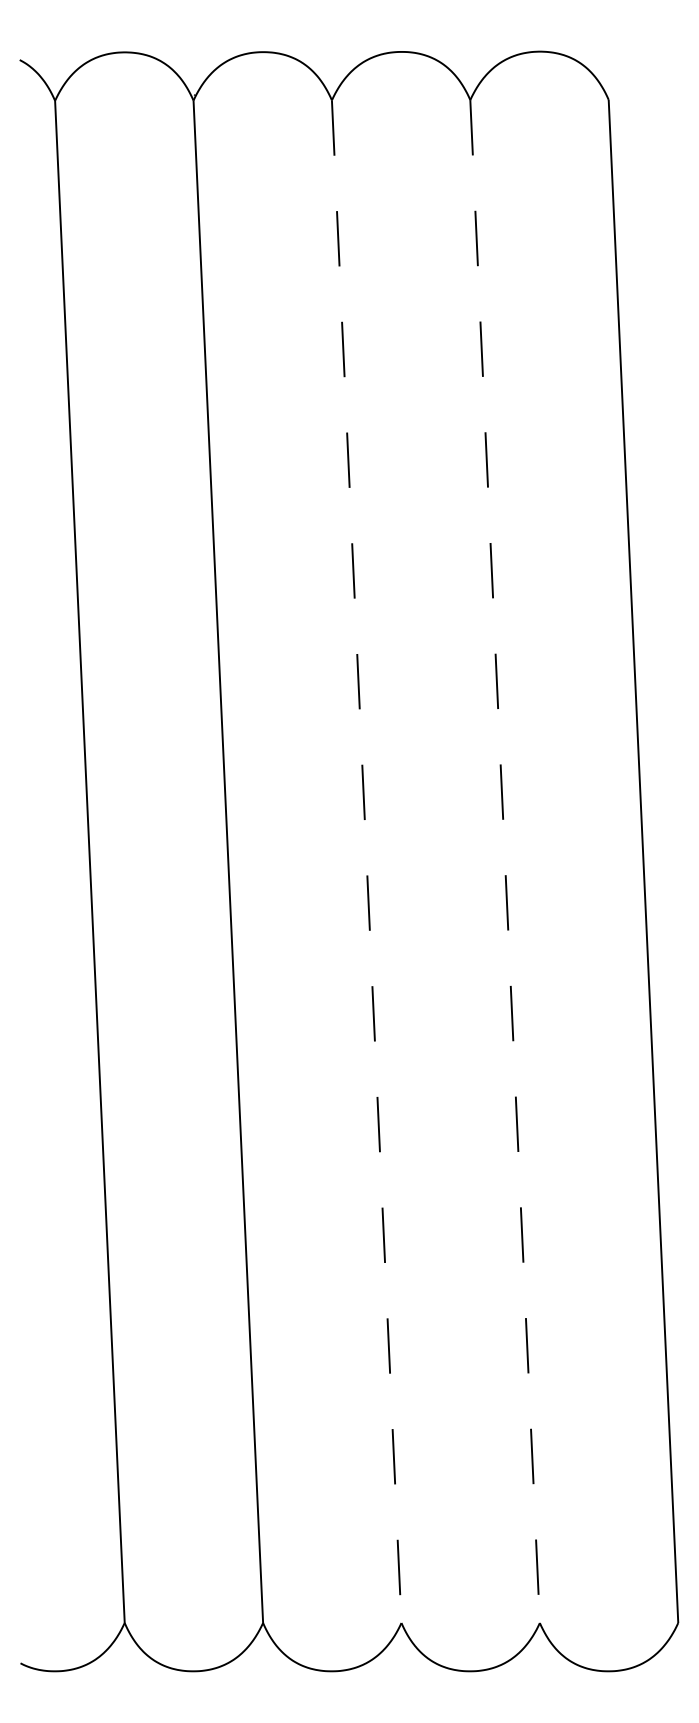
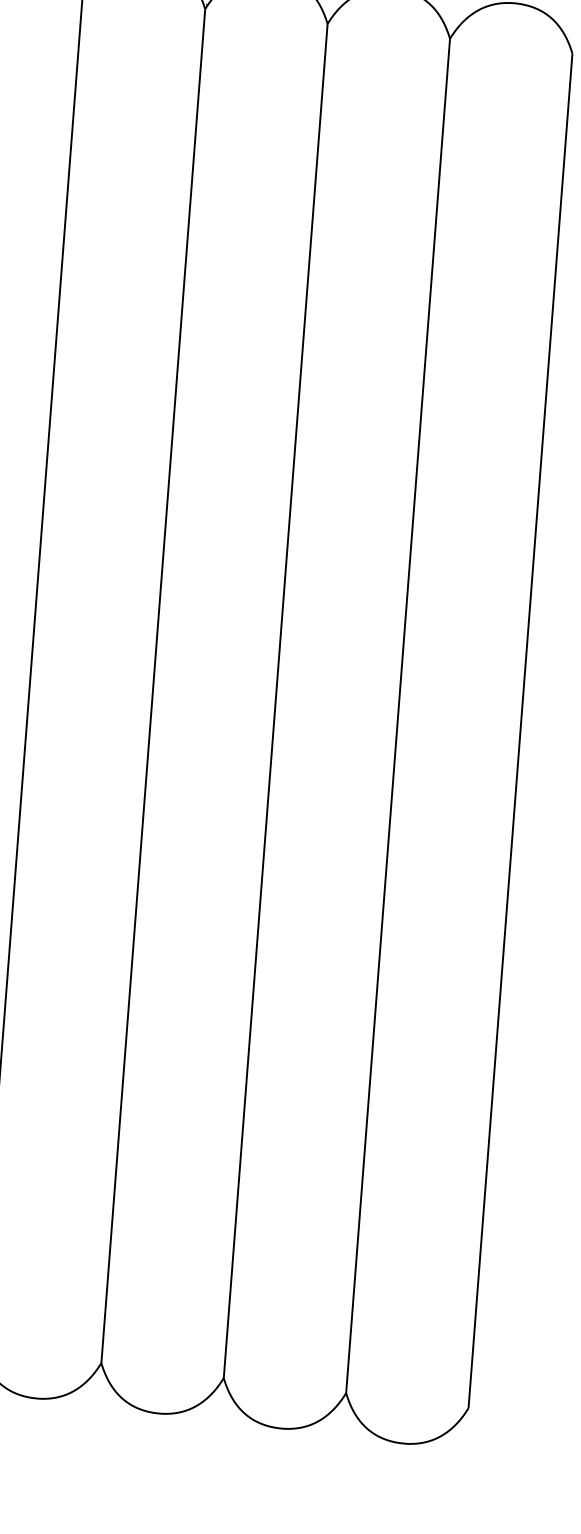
line: (366, 862) -> (275, 701), dashed -> solid
line: (505, 862) -> (398, 716), dashed -> solid

